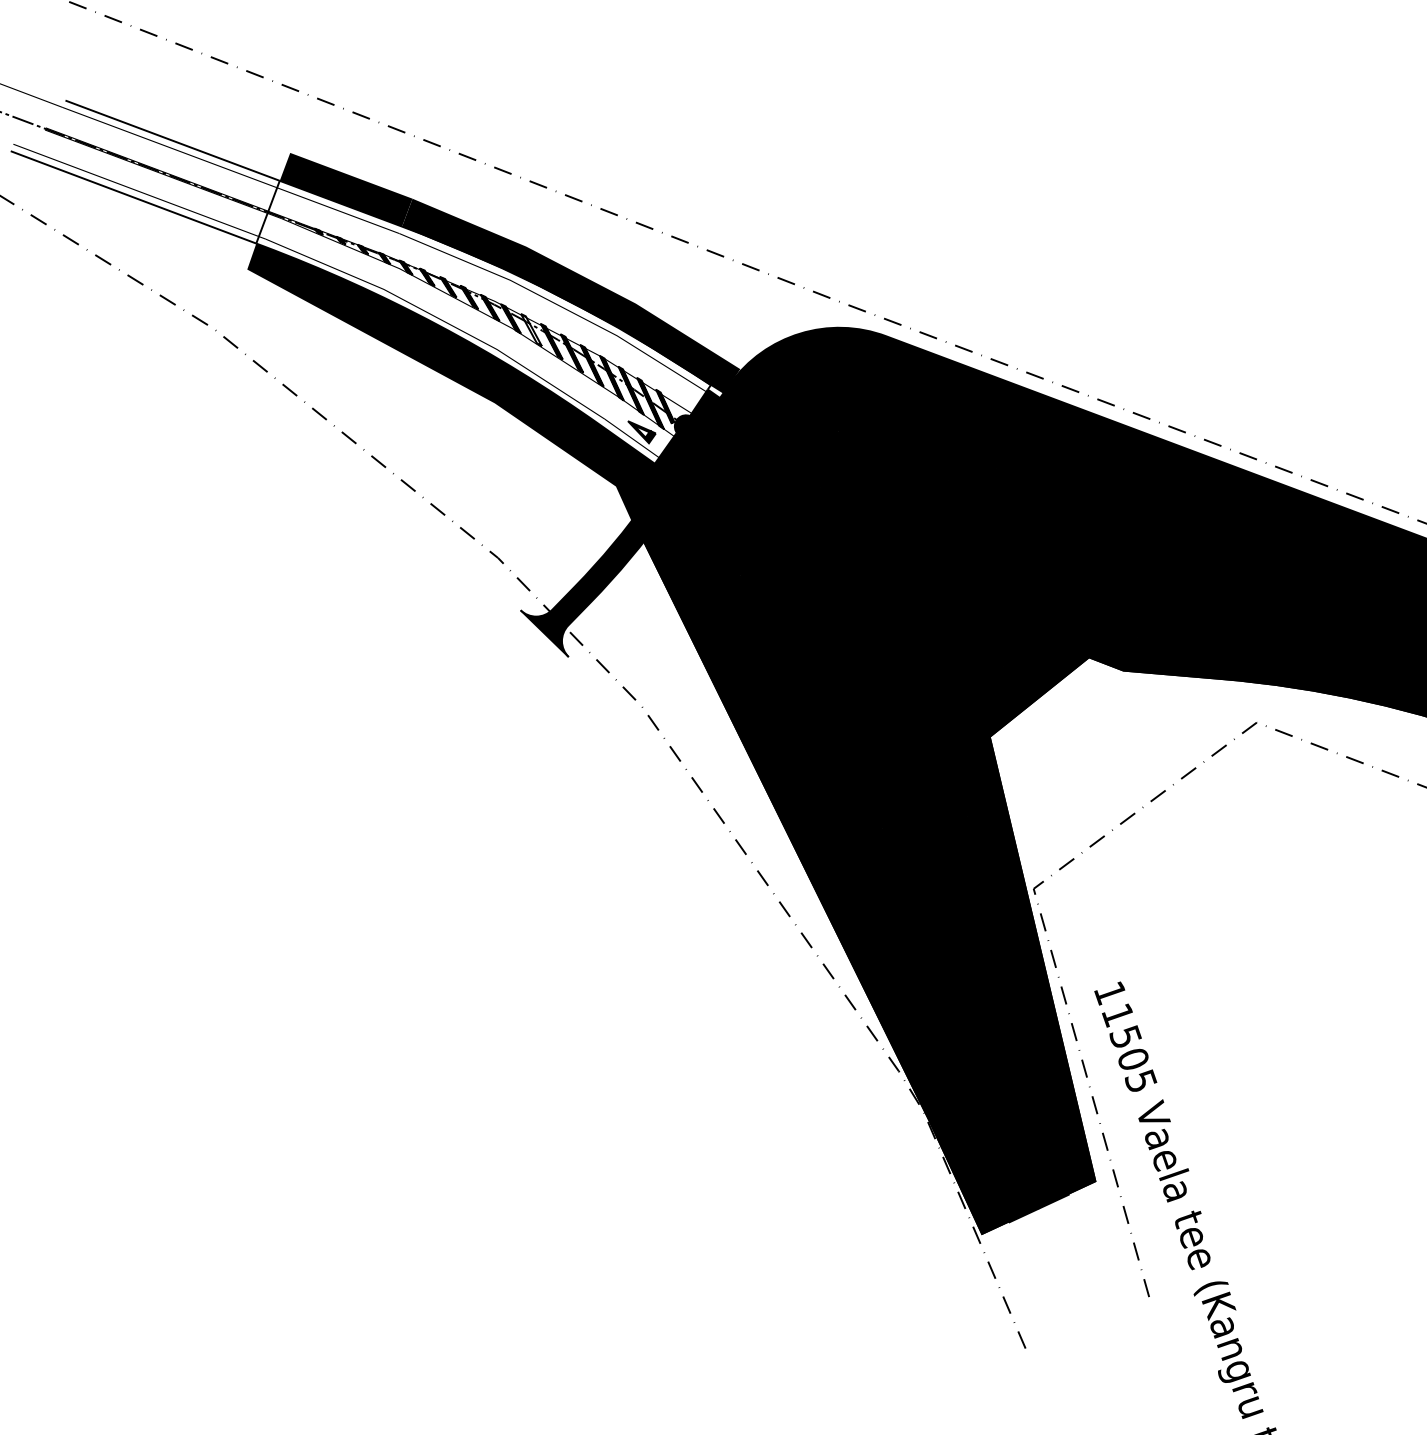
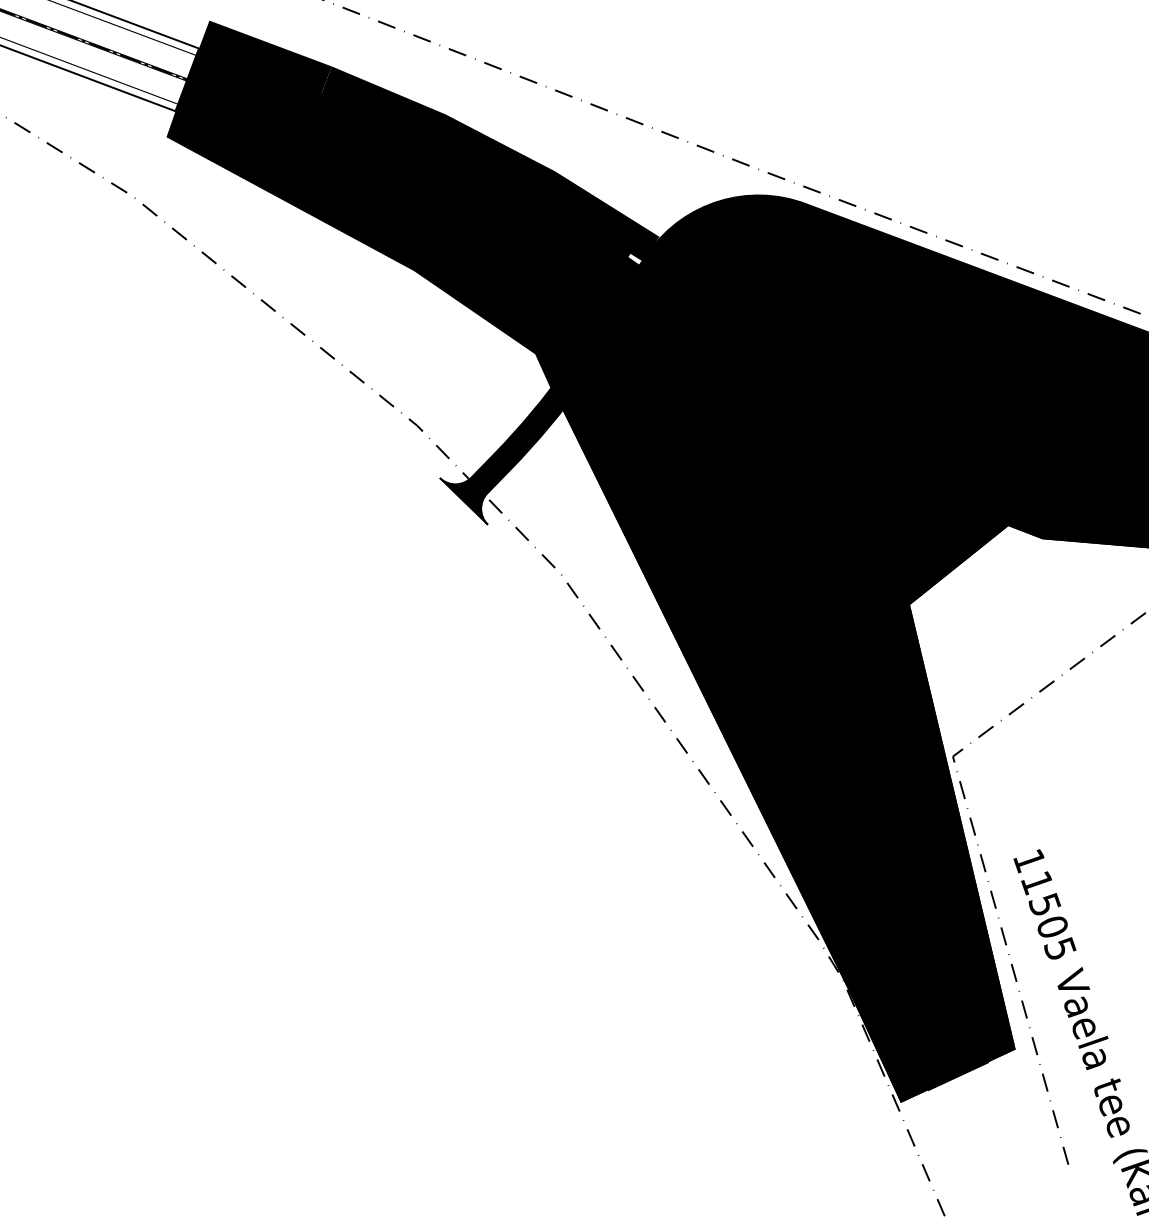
fill: (483, 321) -> (402, 189), added
hatch: (530, 329) -> (449, 197), added

